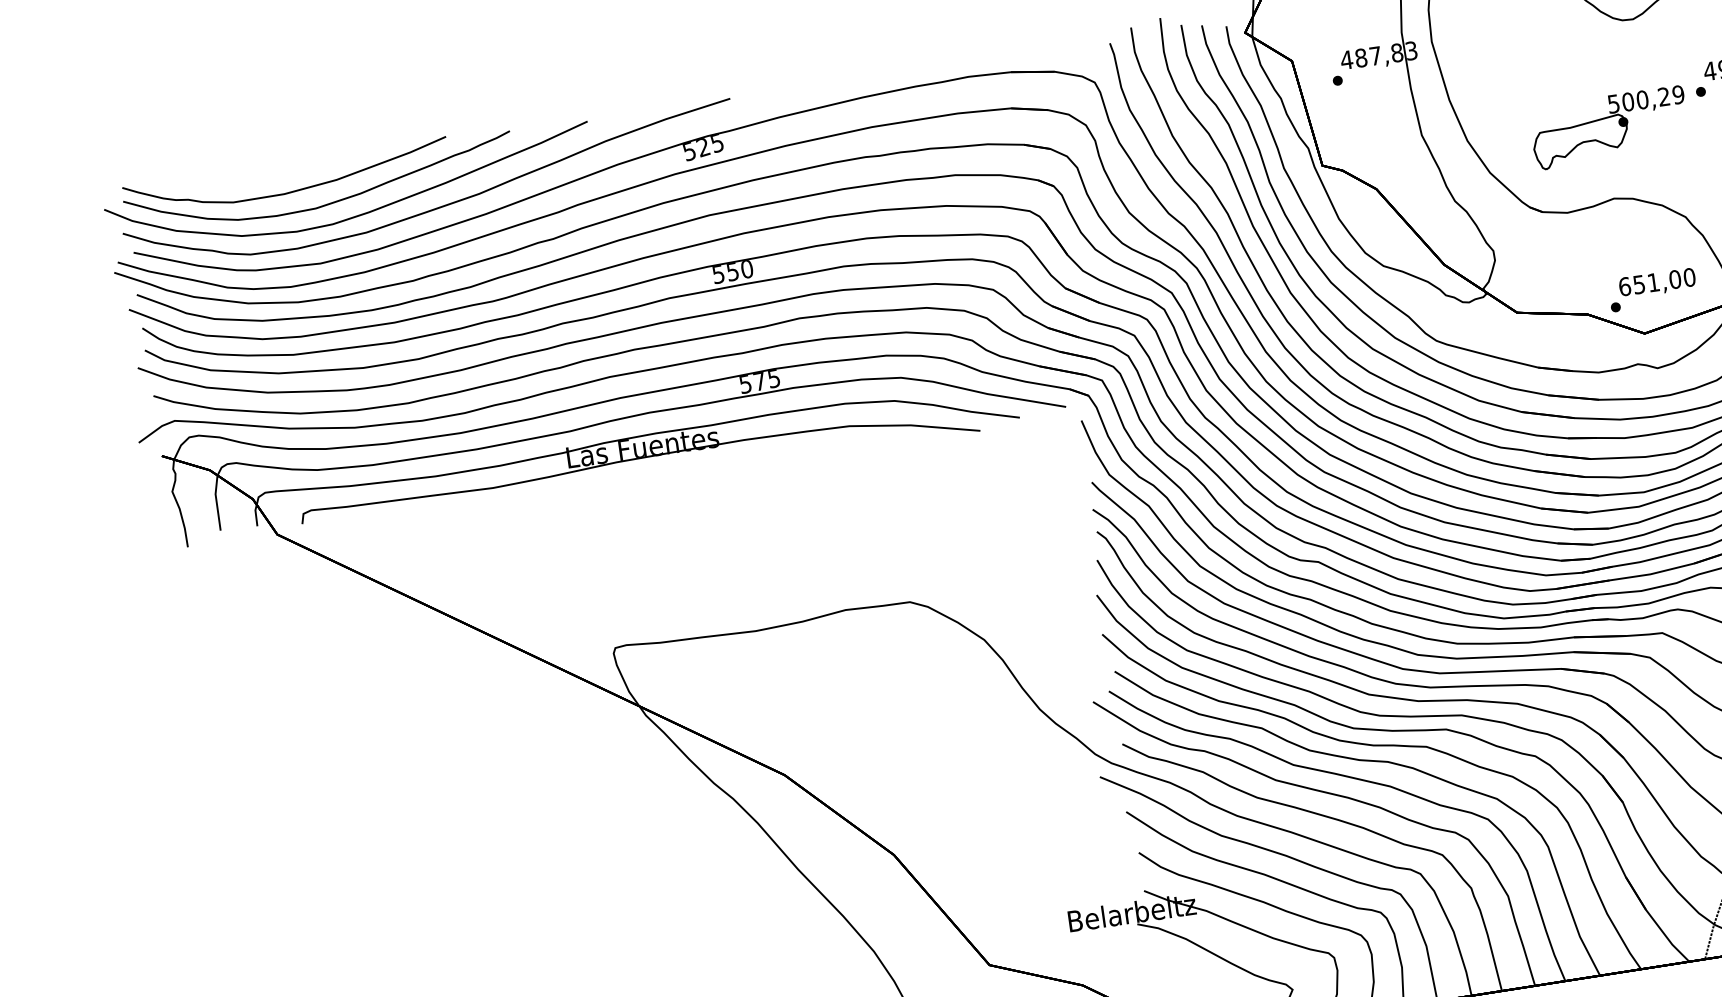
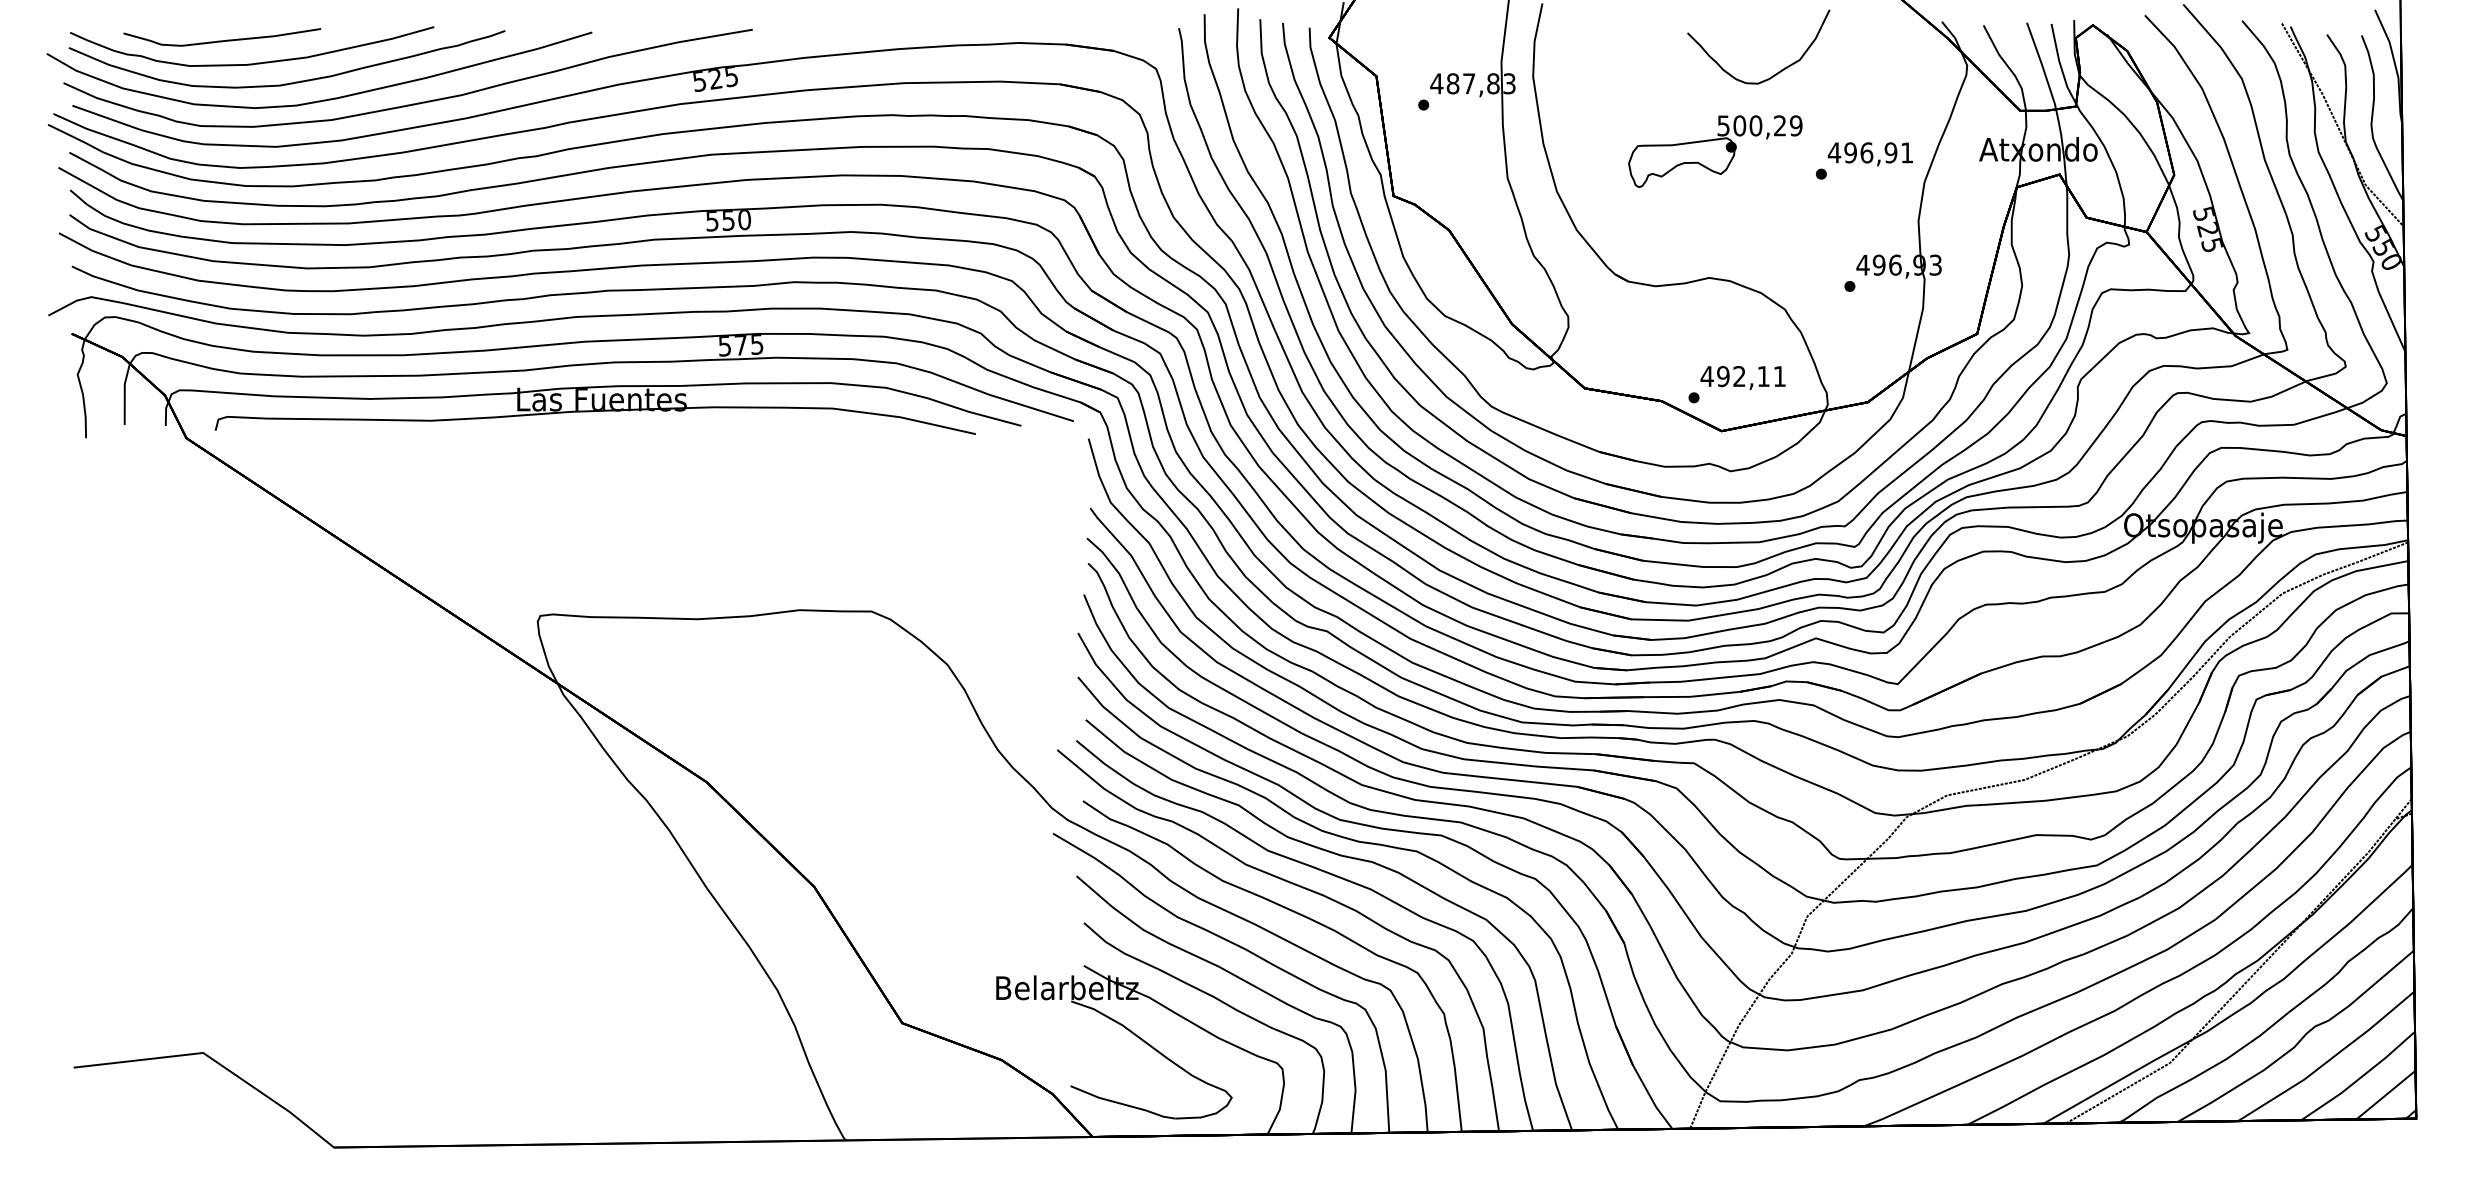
part: (1609, 127) -> (1715, 151), moved
curve: (259, 175) -> (222, 40), added
text: (1657, 282) -> (1743, 376), 651,00 -> 492,11

